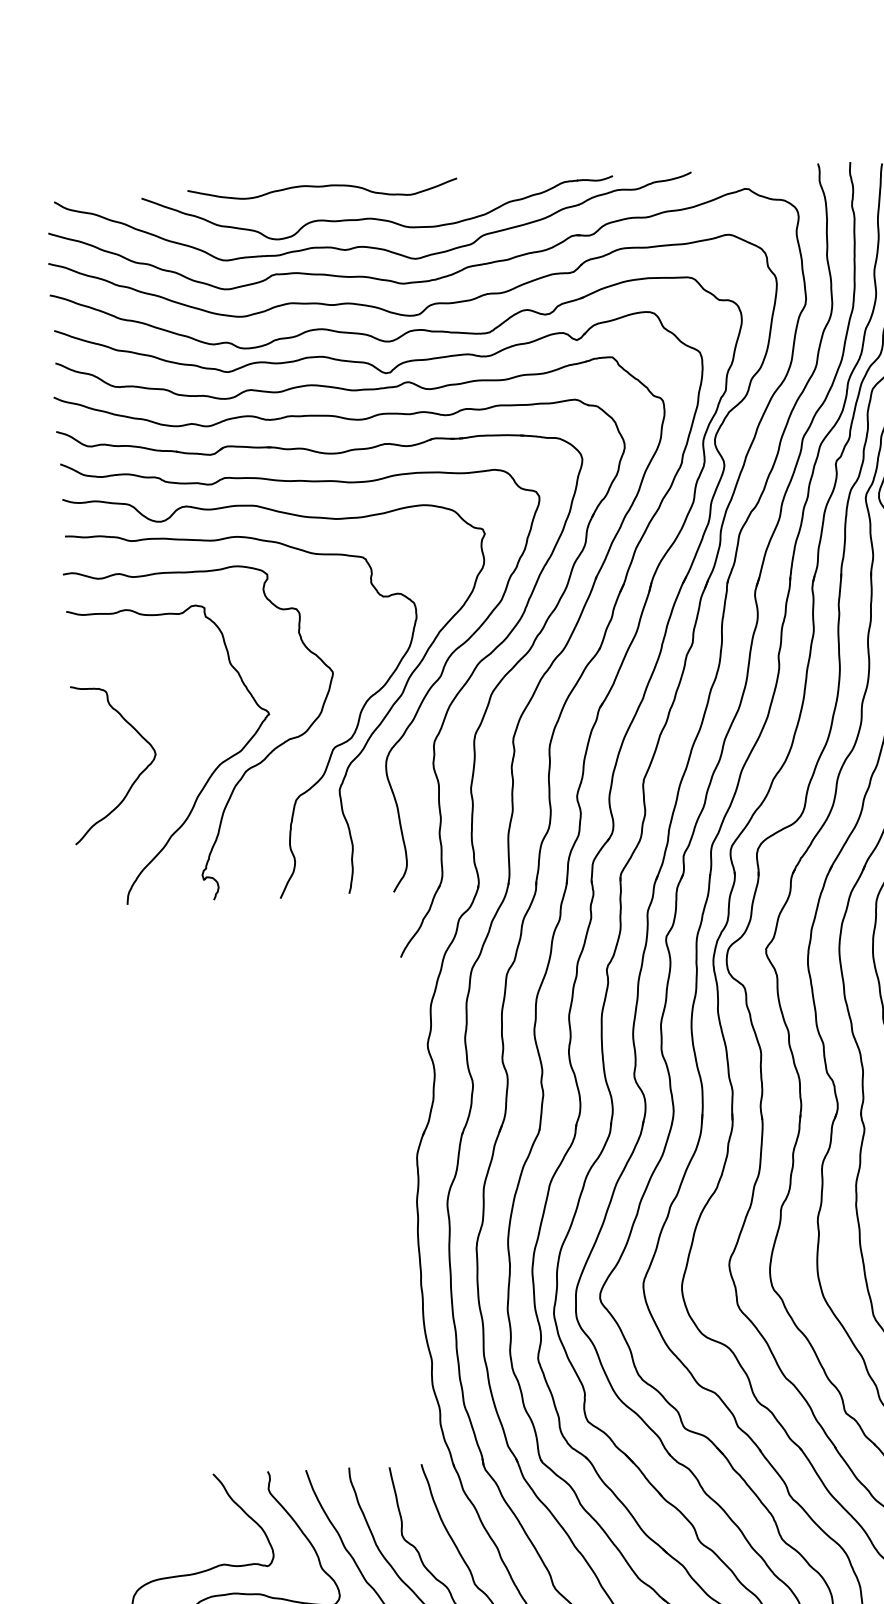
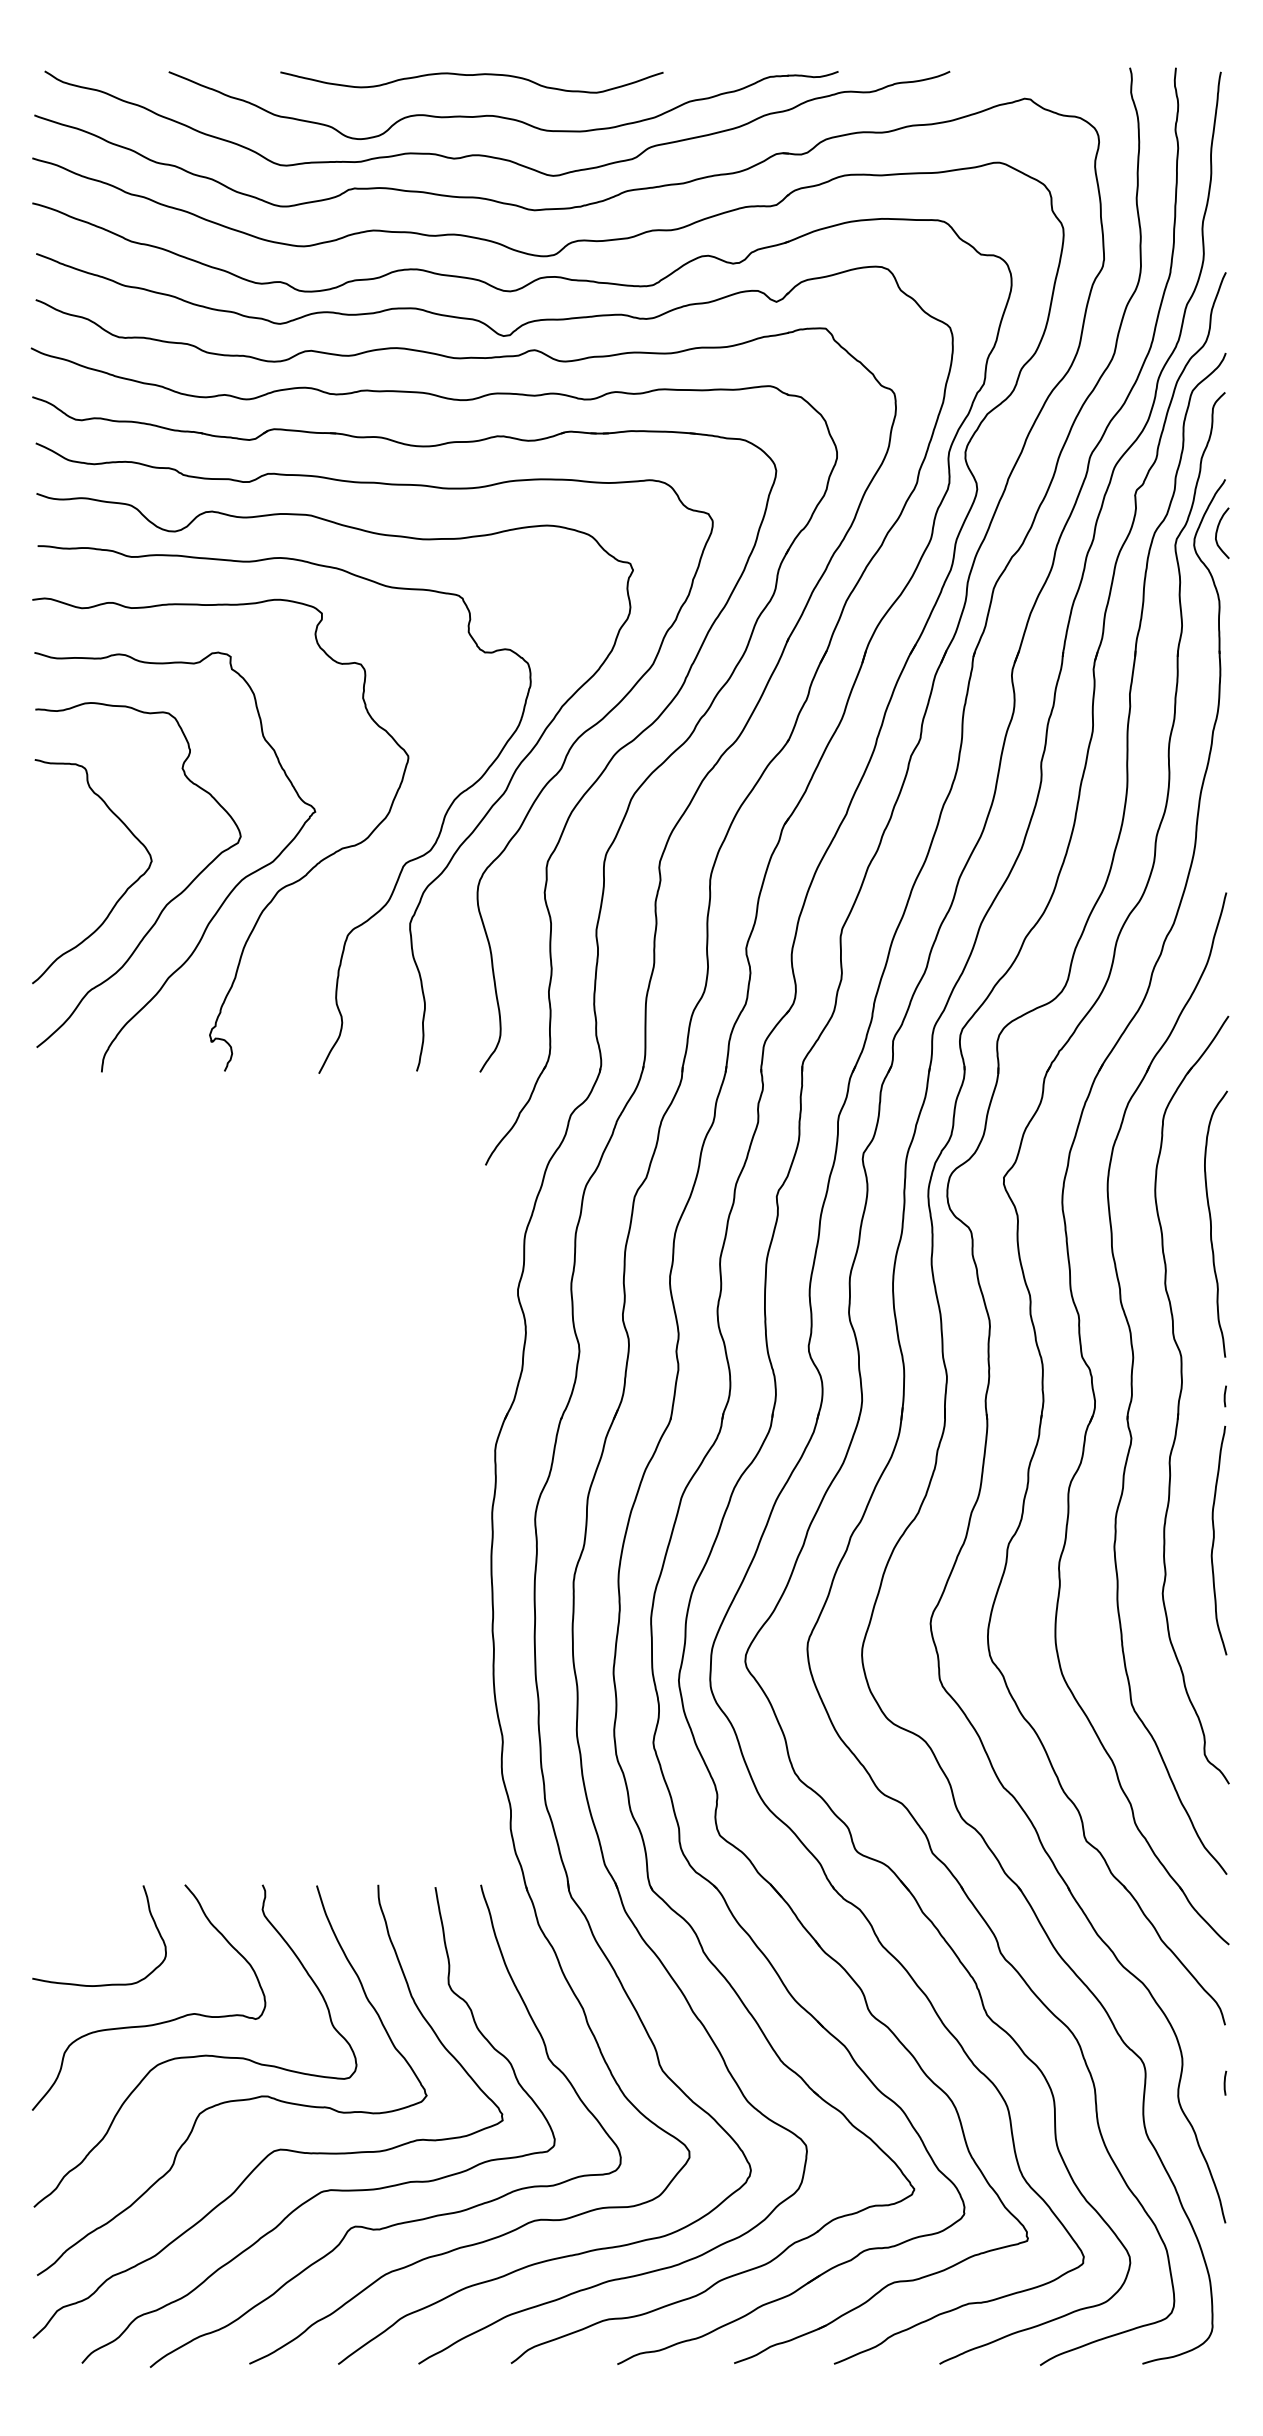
curve: (322, 186) -> (471, 75), moved
curve: (167, 783) -> (166, 903), added
curve: (156, 1547) -> (99, 1984), added

